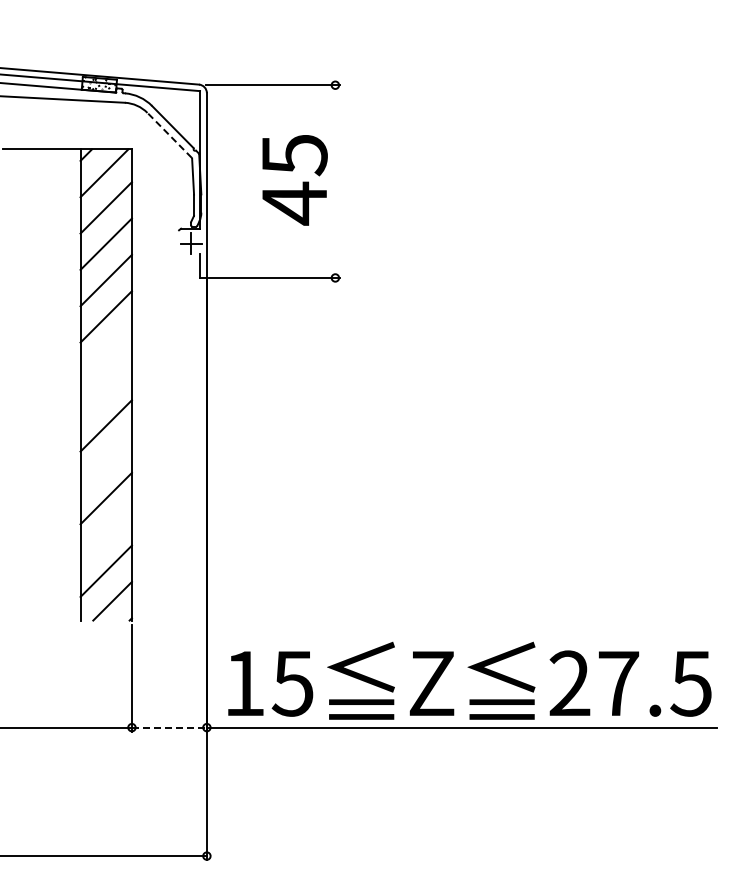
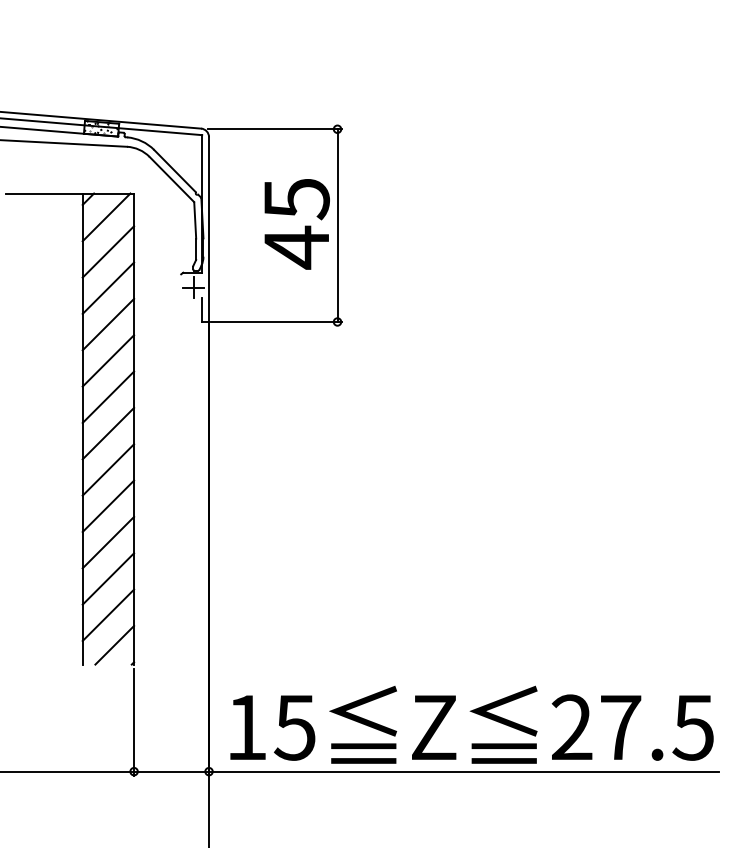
line: (169, 135) -> (171, 179), dashed -> solid
line: (335, 181) -> (337, 225), added
line: (105, 352) -> (107, 396), added
line: (105, 389) -> (107, 433), added
line: (105, 461) -> (107, 505), added
line: (105, 534) -> (107, 578), added
line: (169, 727) -> (171, 771), dashed -> solid

